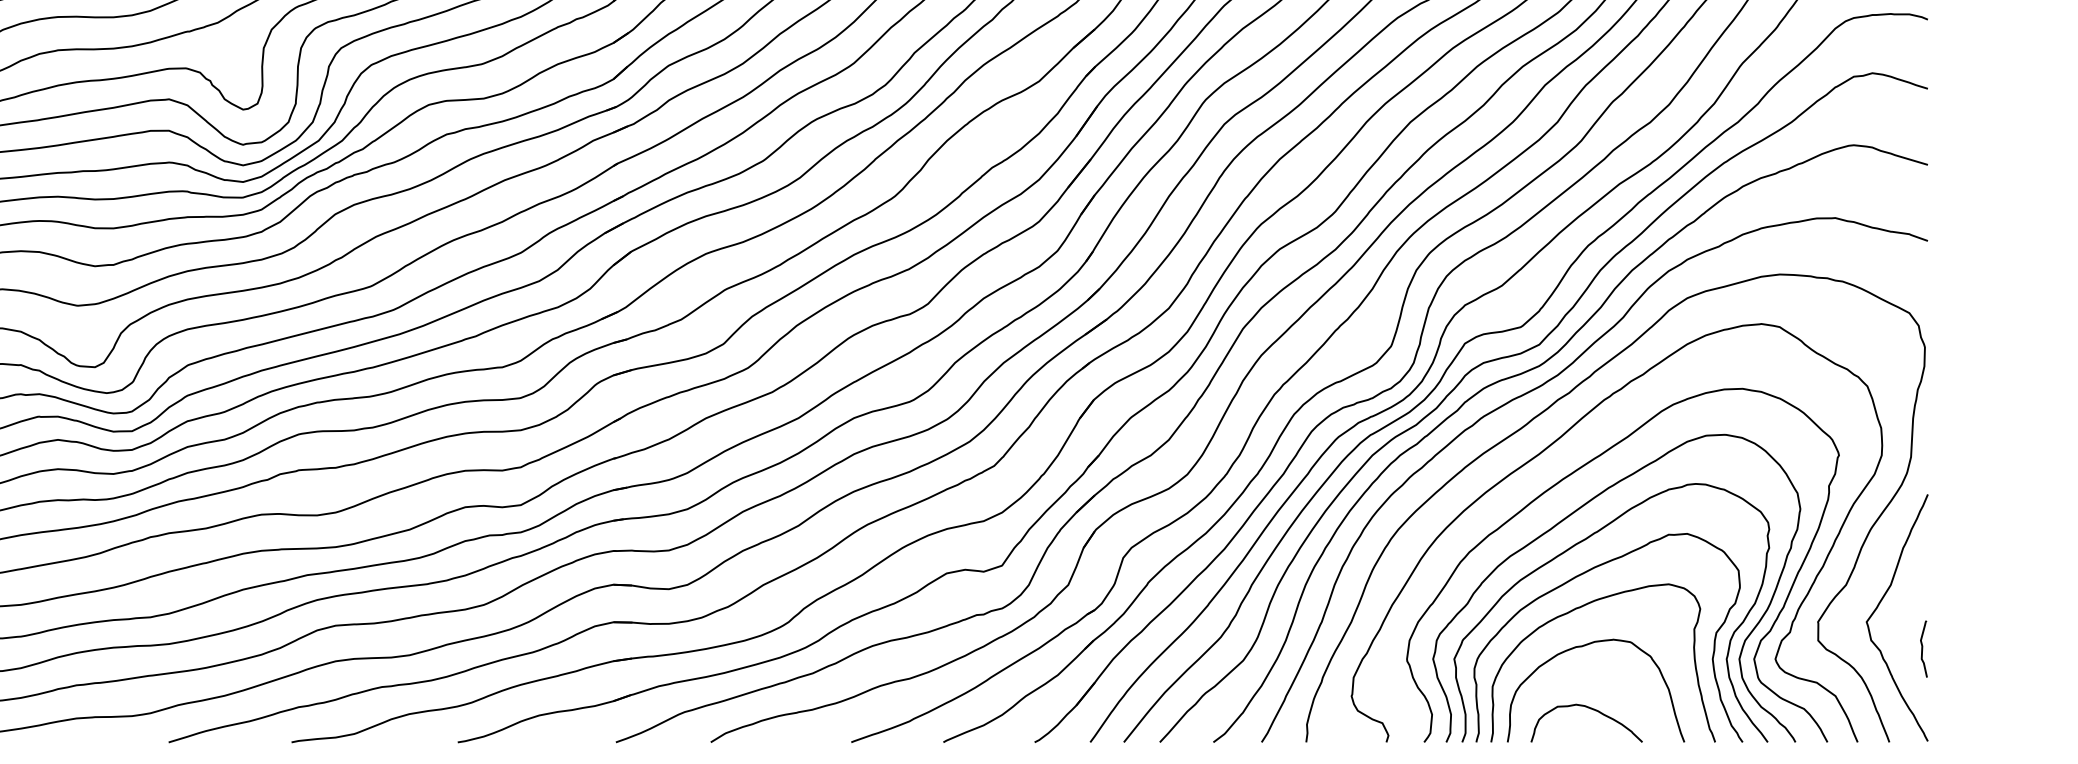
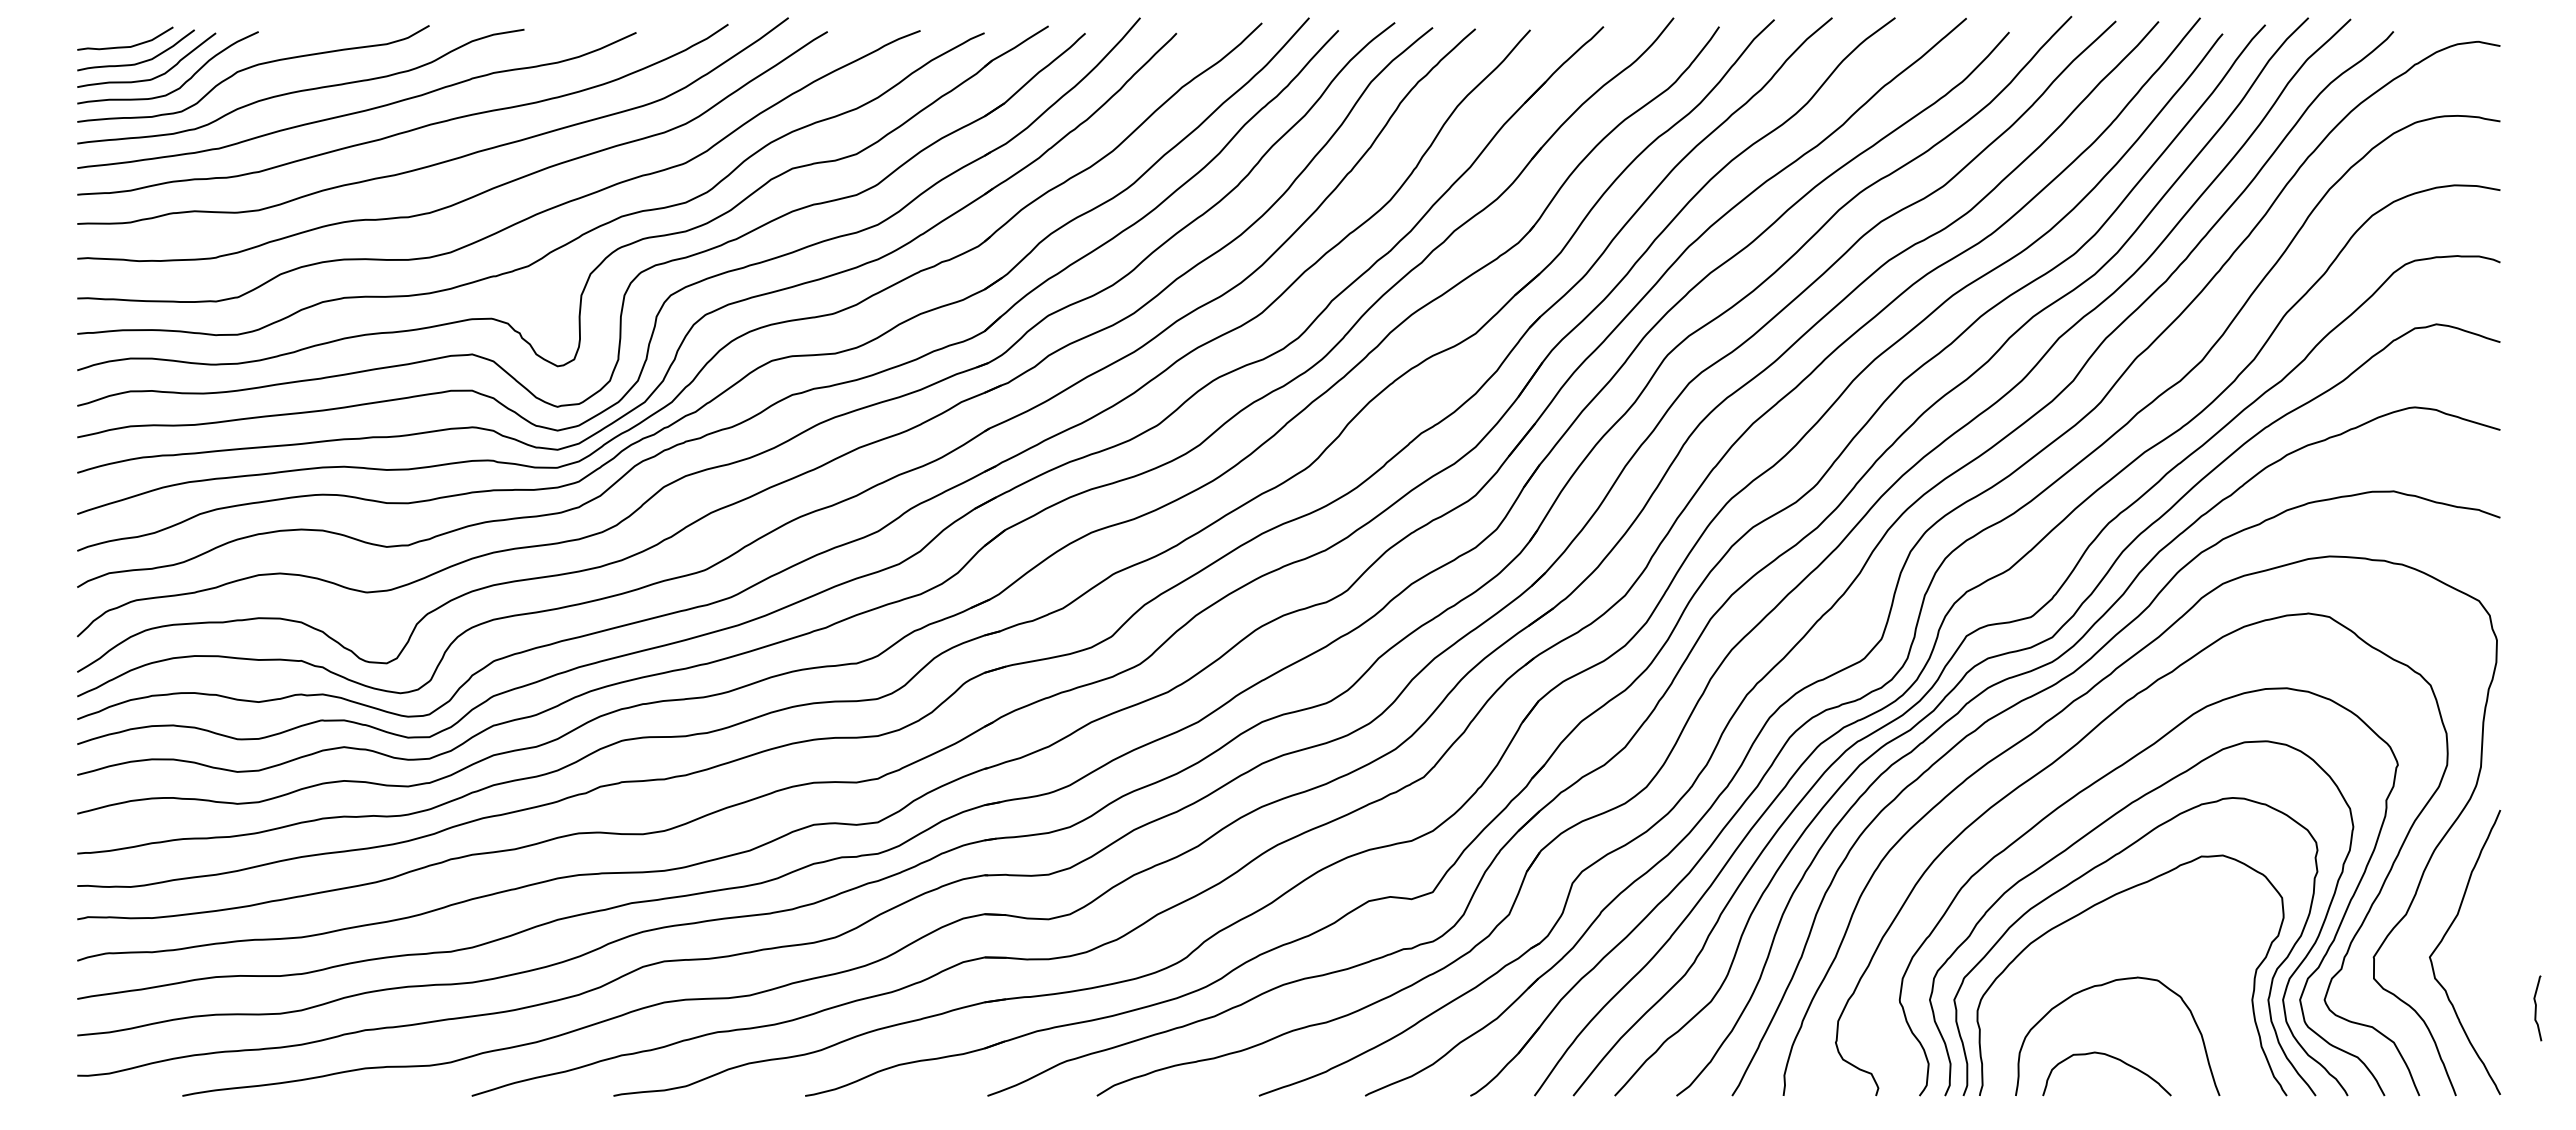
curve: (1580, 608) -> (2099, 941), removed
curve: (1922, 649) -> (2536, 1008), moved

